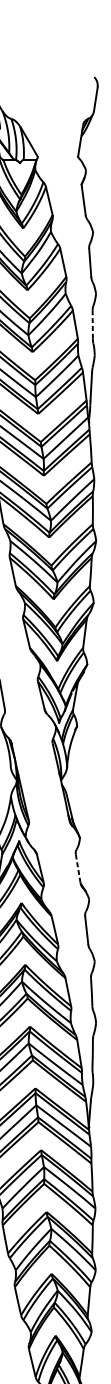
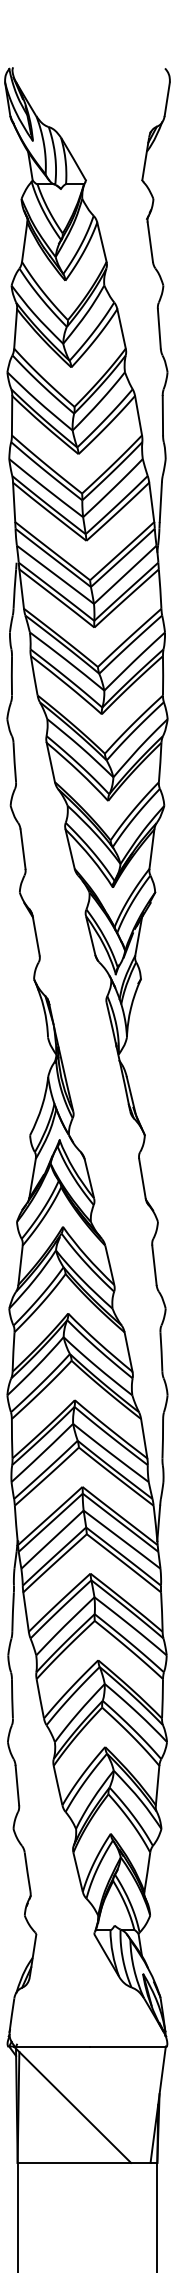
line: (92, 324) -> (162, 415), dashed -> solid
line: (78, 868) -> (142, 1178), dashed -> solid

